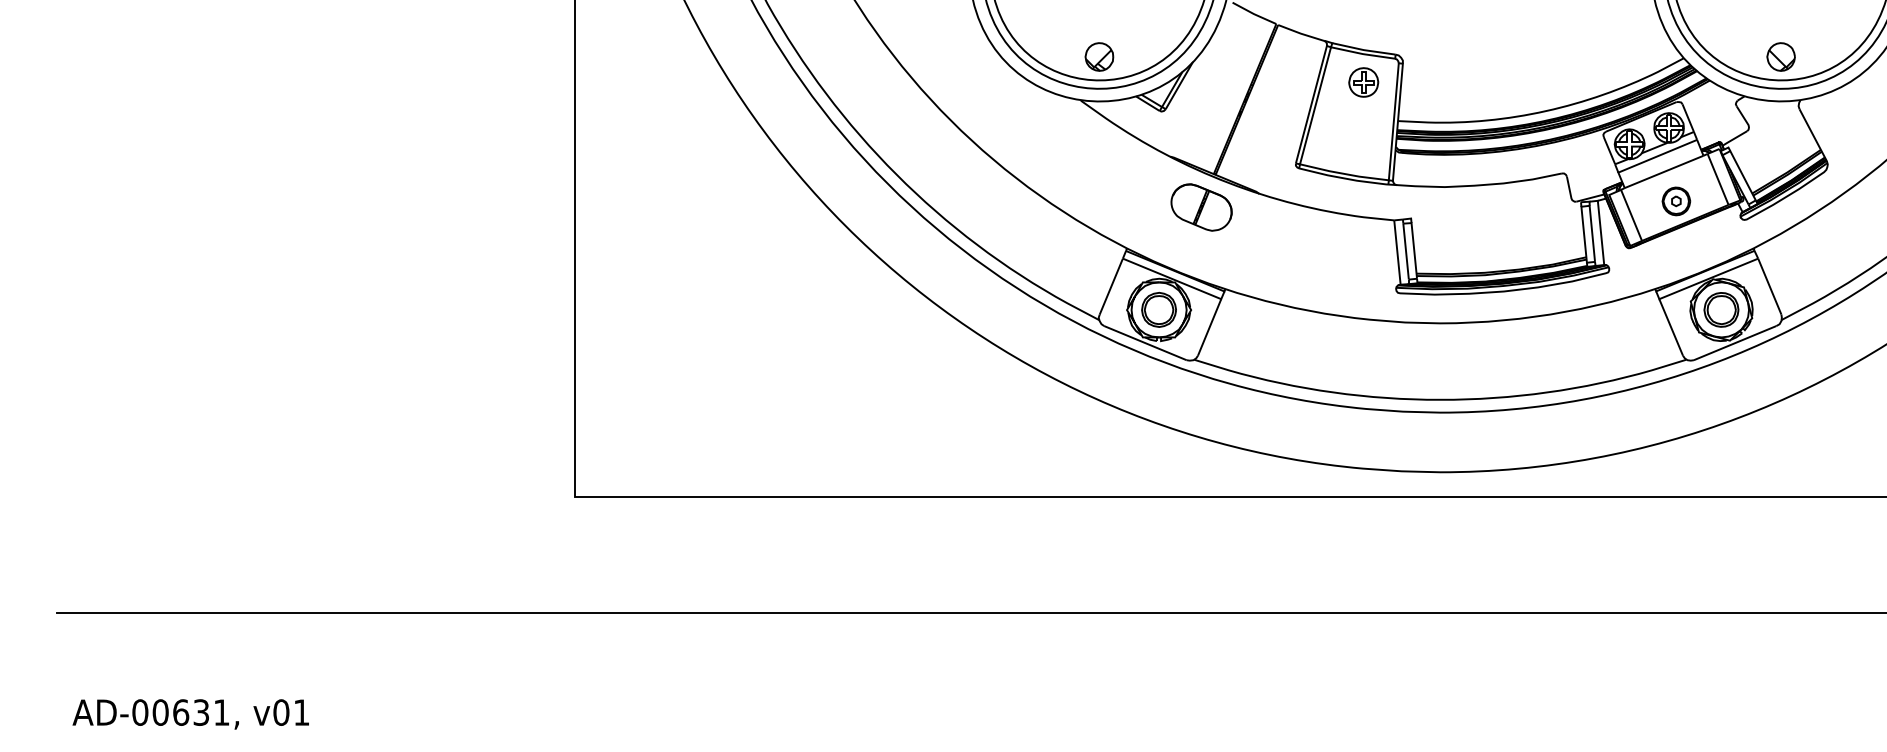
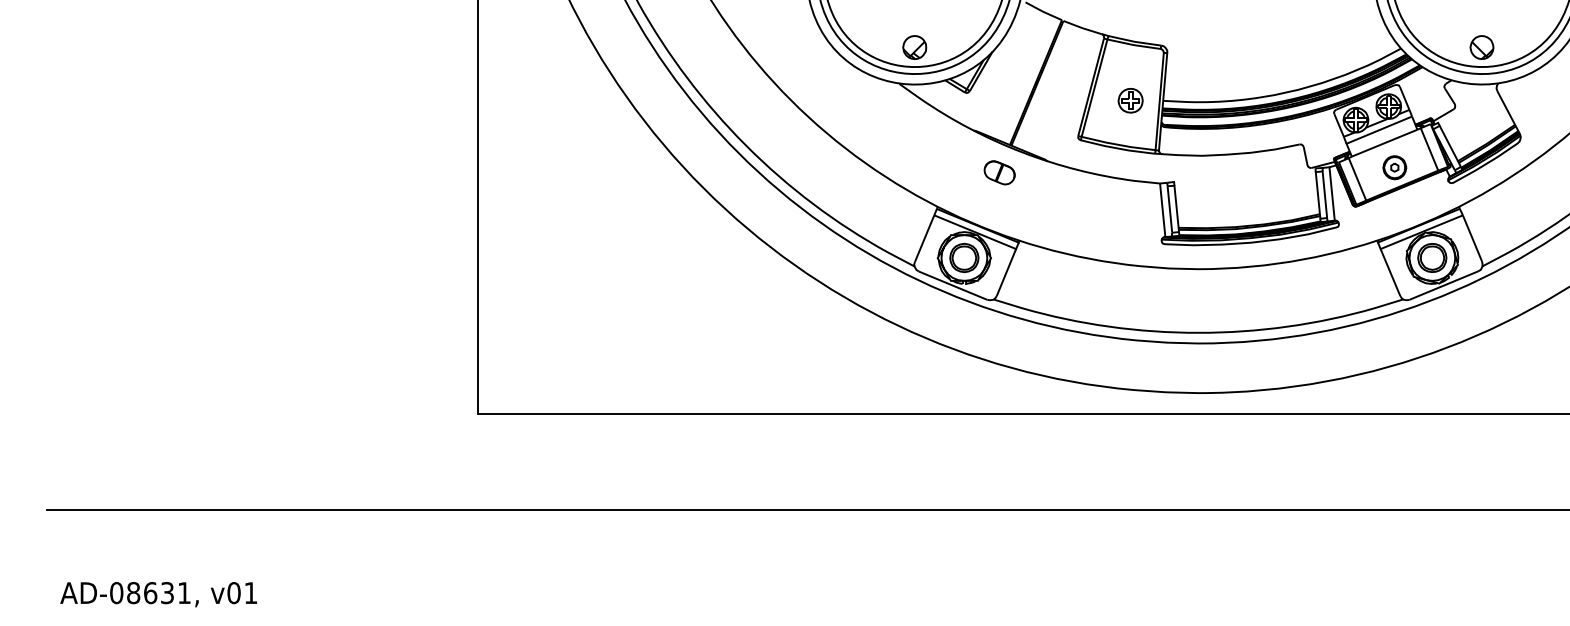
part: (1363, 82) -> (1130, 100), moved
part: (1201, 207) -> (999, 172), size x0.6
text: (160, 711) -> (133, 592), AD-00631, -> AD-08631,

